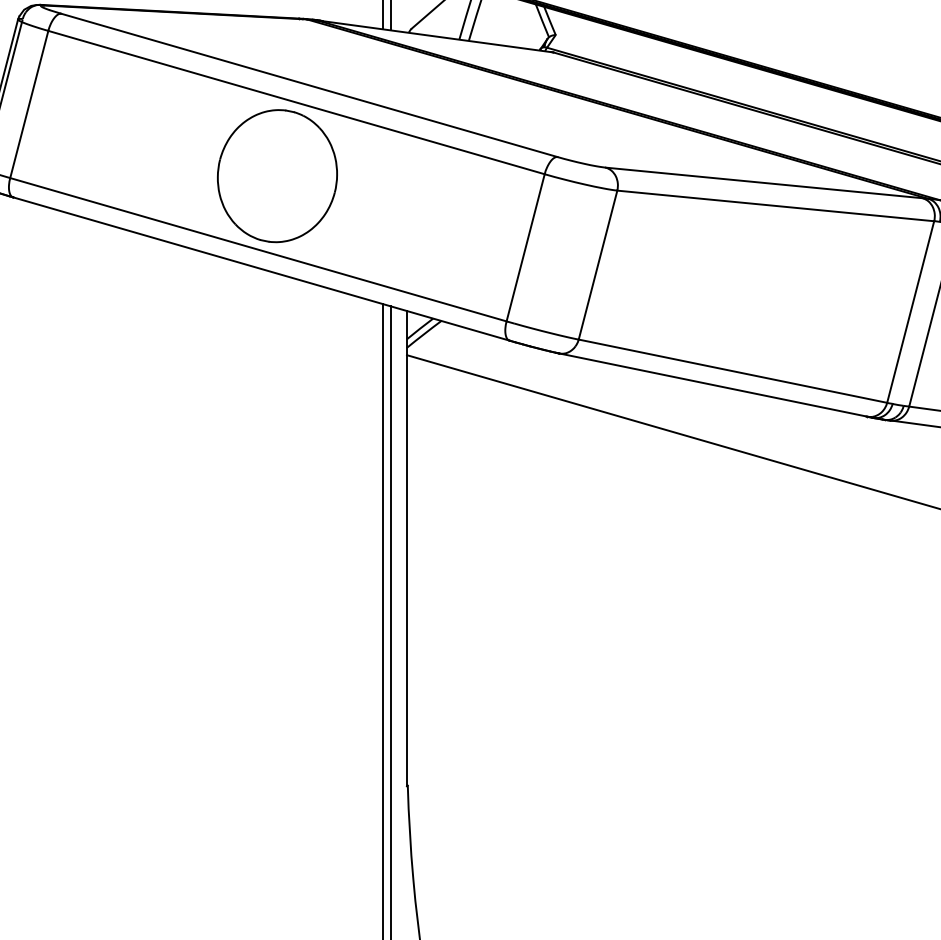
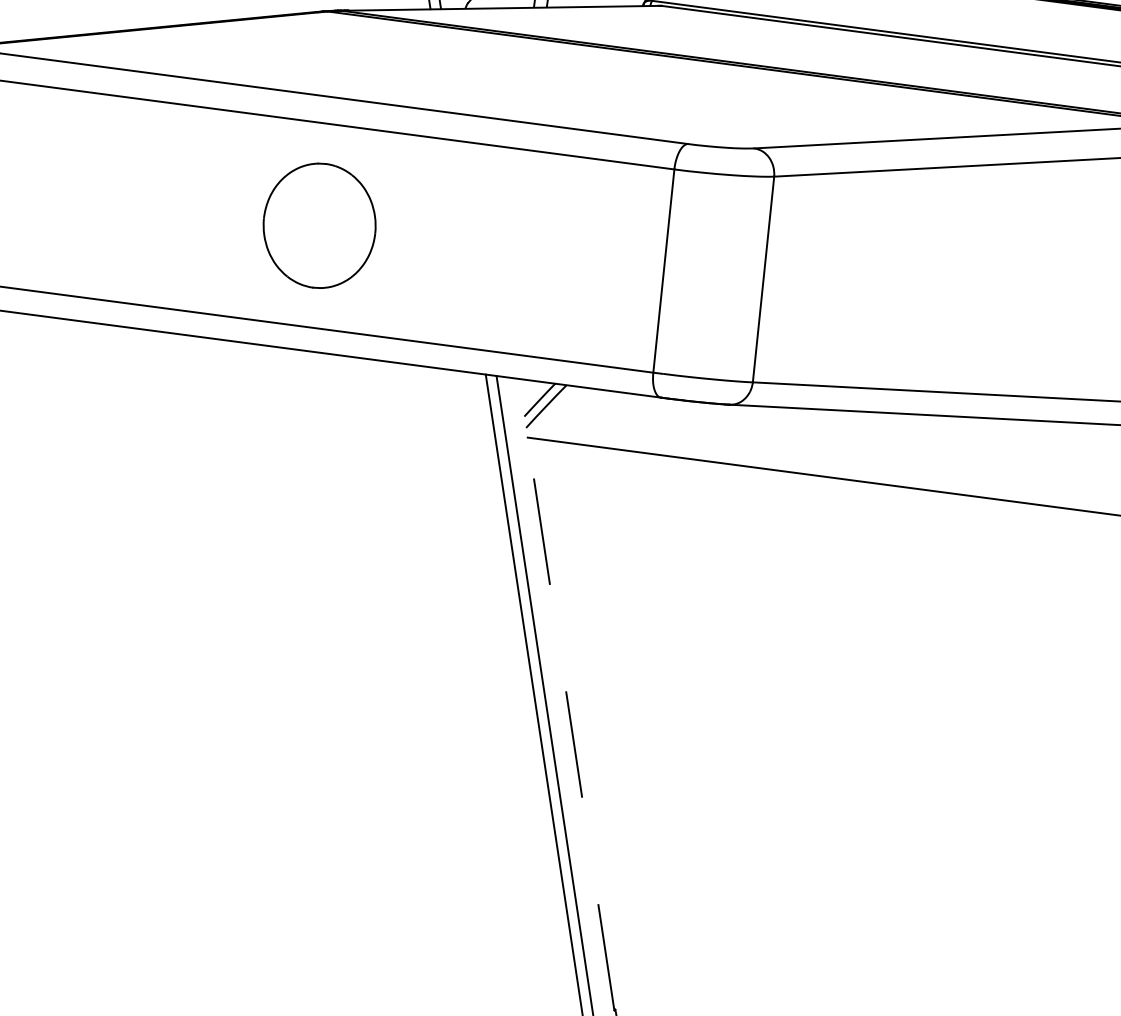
part: (277, 176) -> (319, 226), size x0.7
line: (407, 548) -> (567, 694), solid -> dashed

